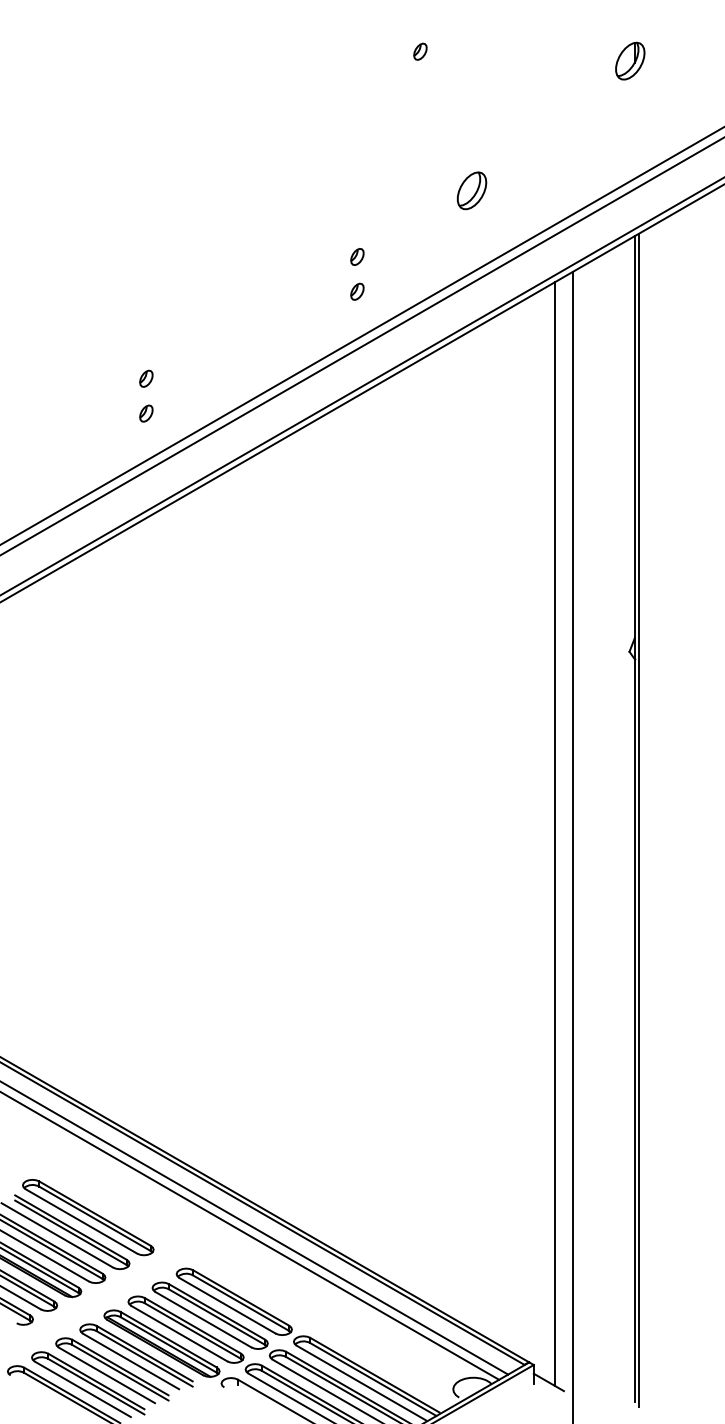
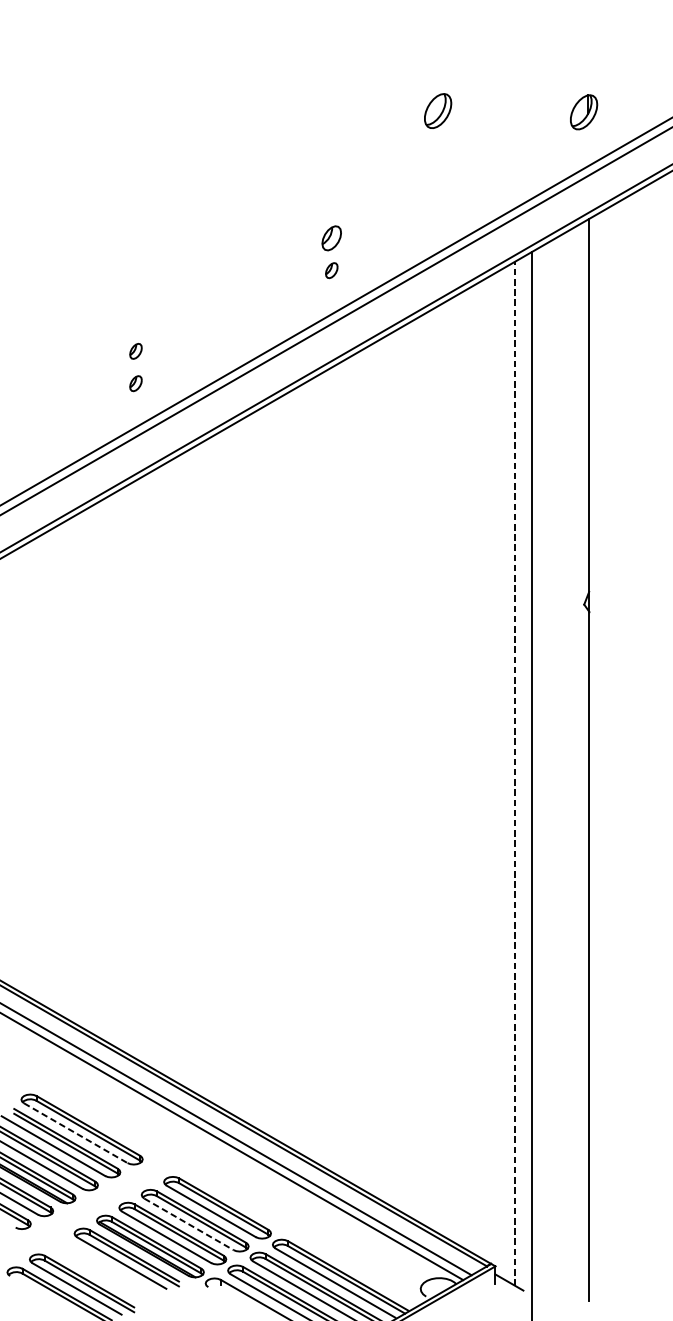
part: (420, 51) -> (390, 47), removed
part: (630, 60) -> (584, 111), moved
part: (471, 190) -> (437, 110), moved
part: (357, 256) -> (331, 237), size x1.6
line: (638, 820) -> (592, 761), removed
line: (554, 834) -> (514, 774), solid -> dashed
line: (81, 1221) -> (75, 1133), solid -> dashed
line: (203, 1319) -> (188, 1224), solid -> dashed
part: (112, 1370) -> (104, 1271), removed

